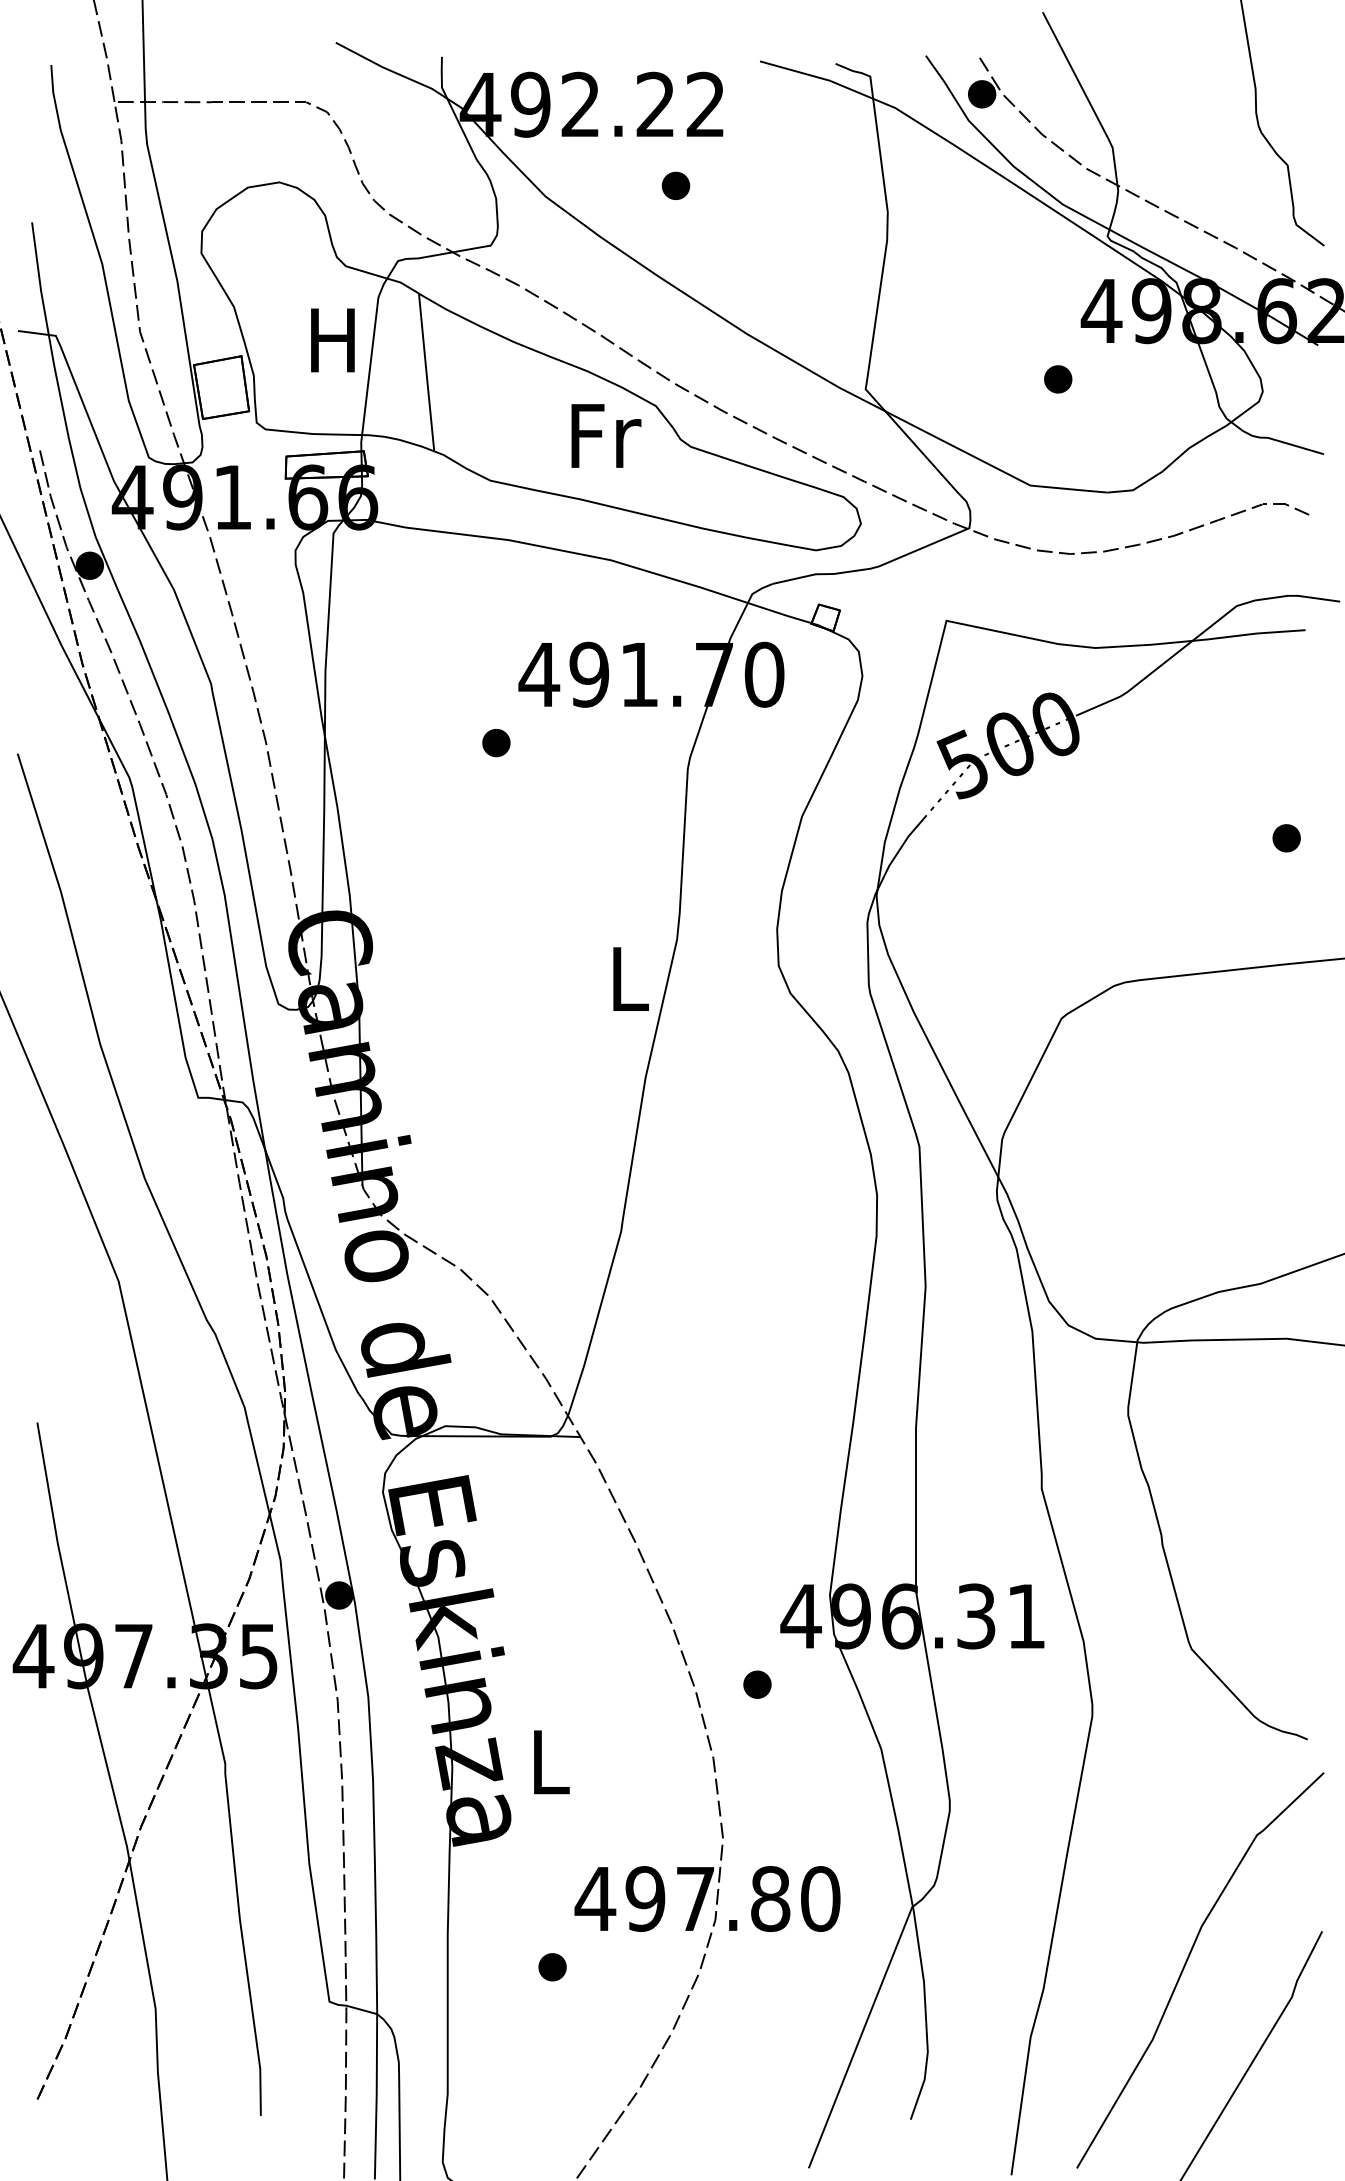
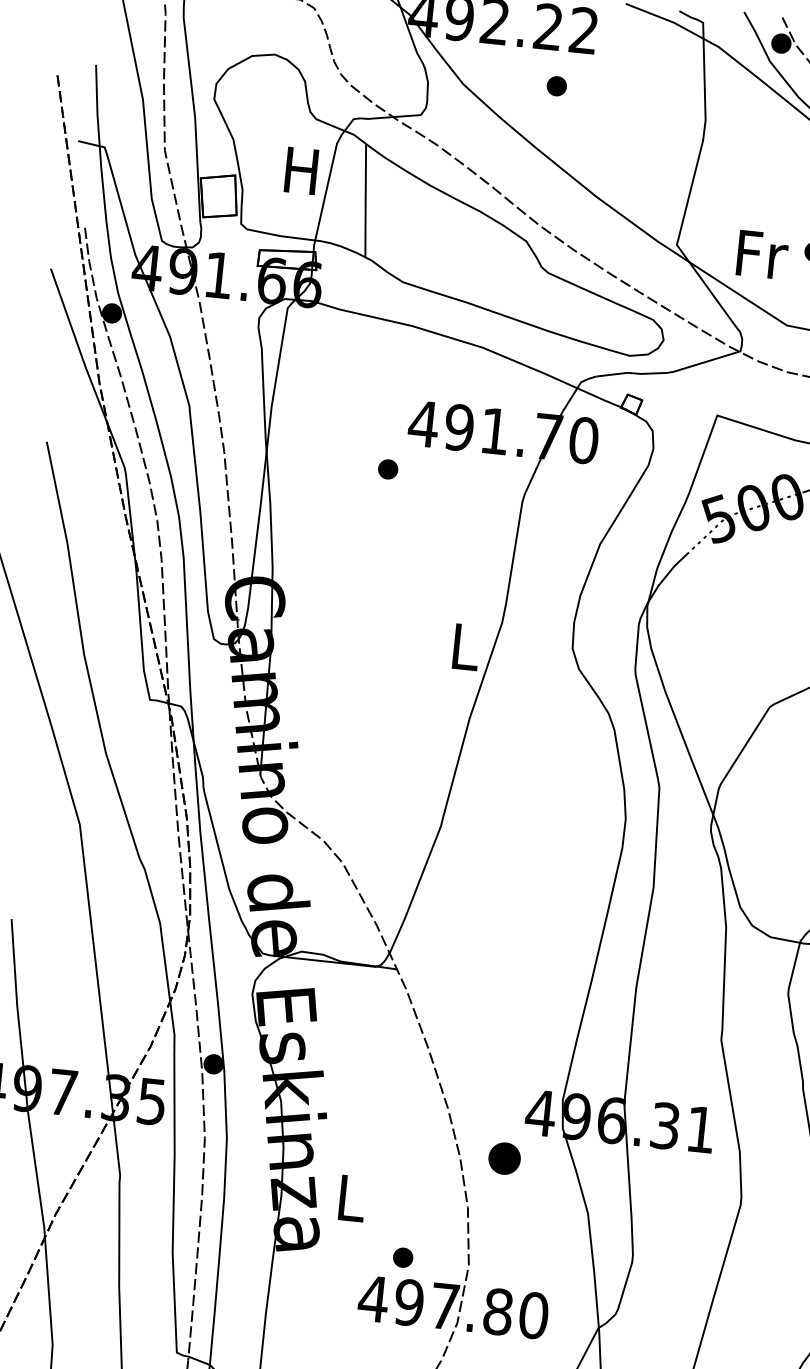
text: (606, 435) -> (762, 254), moved
part: (757, 1684) -> (504, 1158), size x1.6
part: (552, 1967) -> (403, 1257), moved

